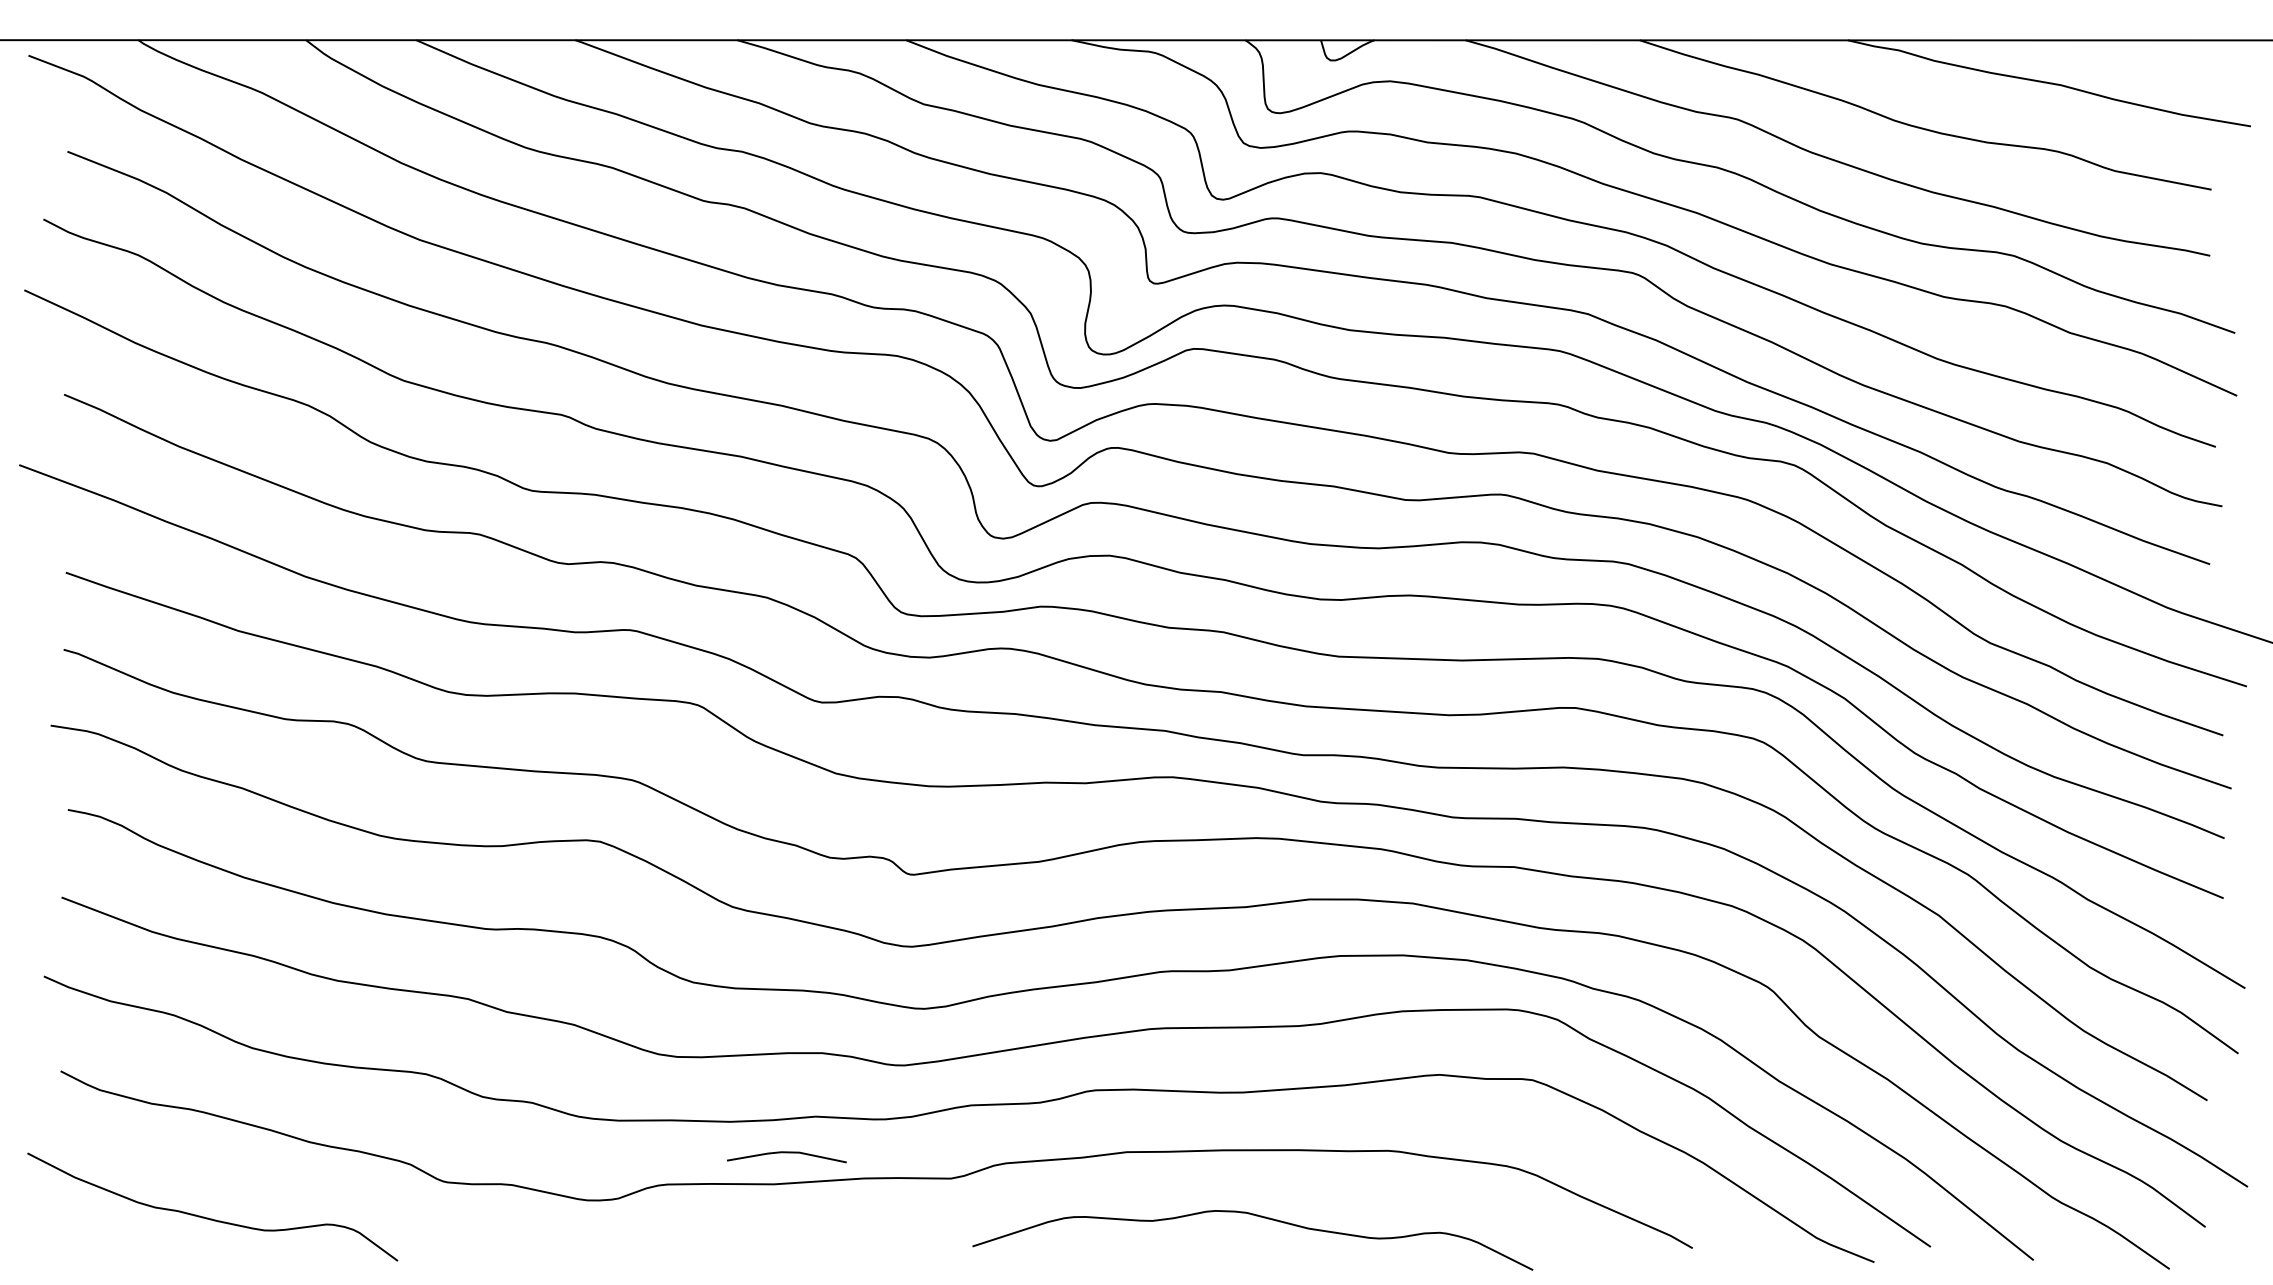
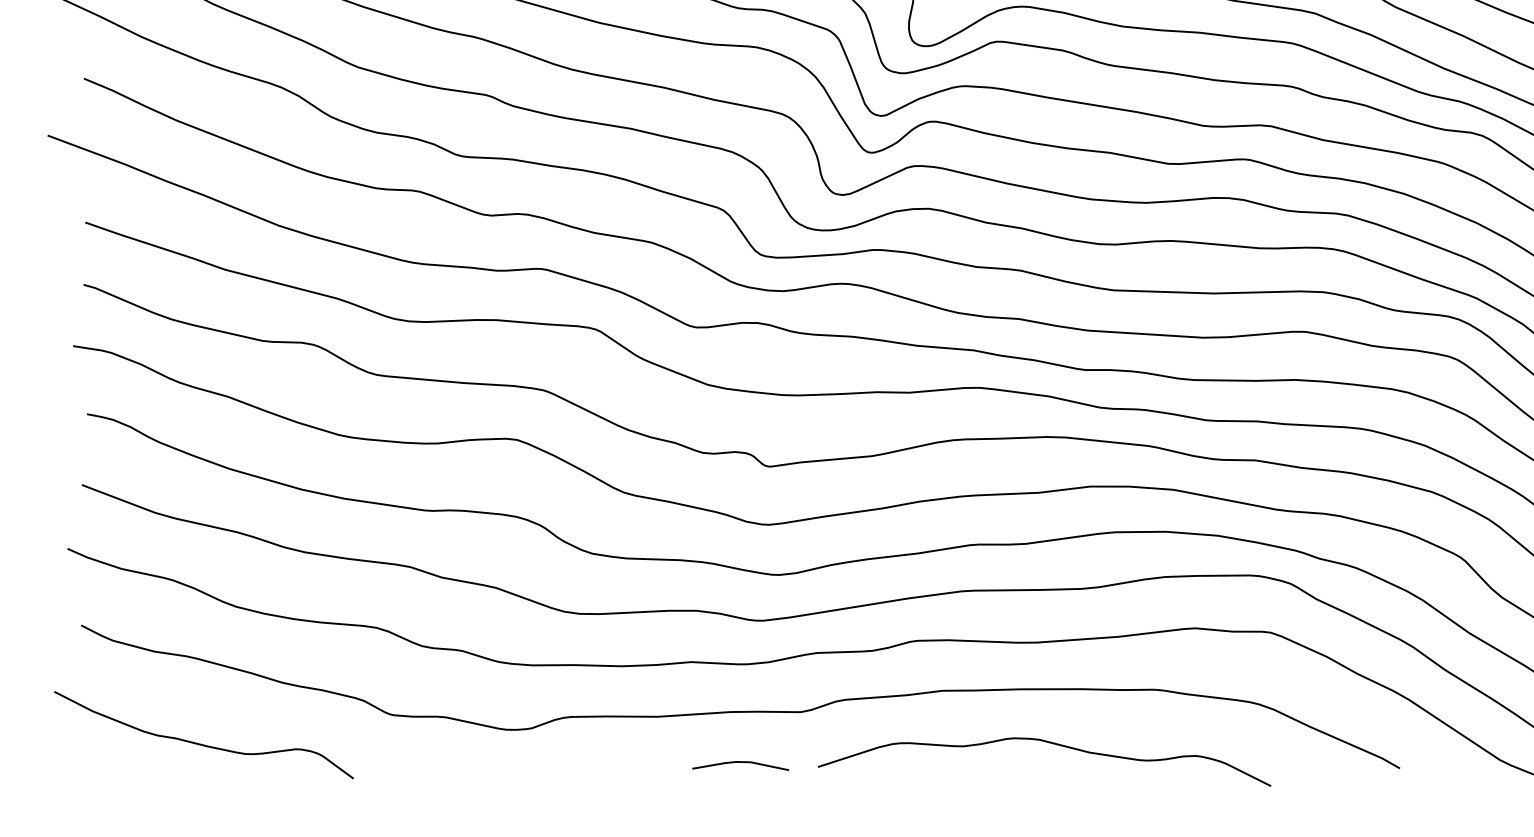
line: (786, 1153) -> (740, 762), moved

